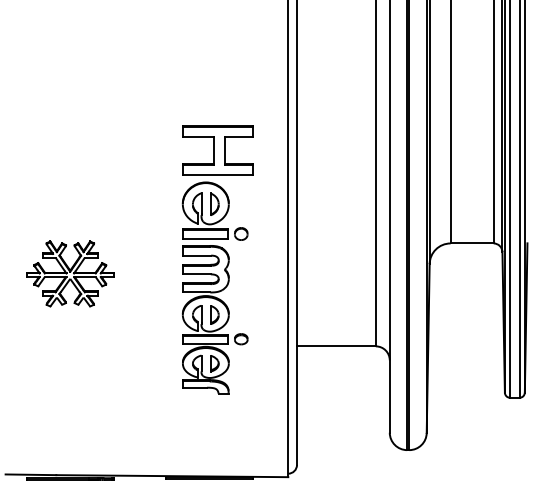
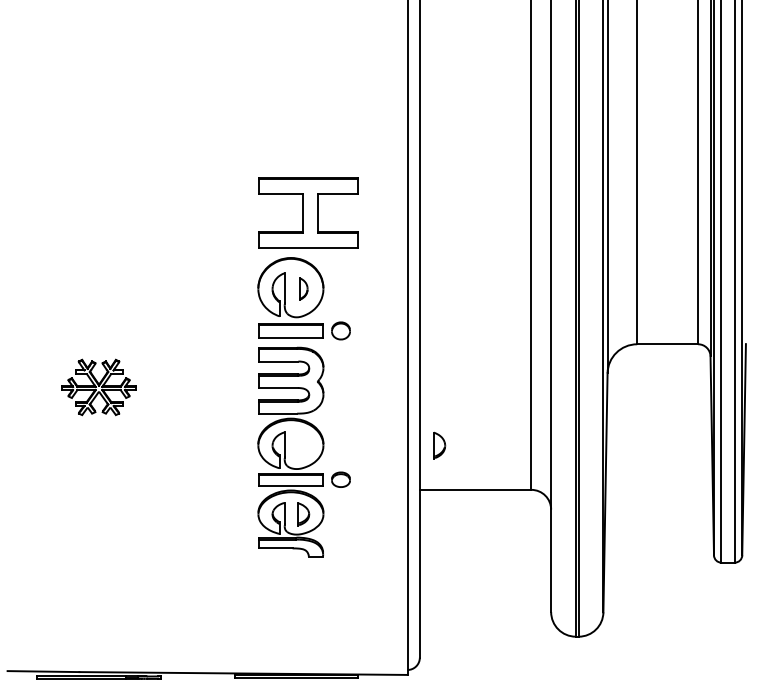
part: (214, 204) -> (303, 288), size x0.7
part: (69, 274) -> (98, 387), size x0.6
part: (214, 314) -> (439, 445), moved

